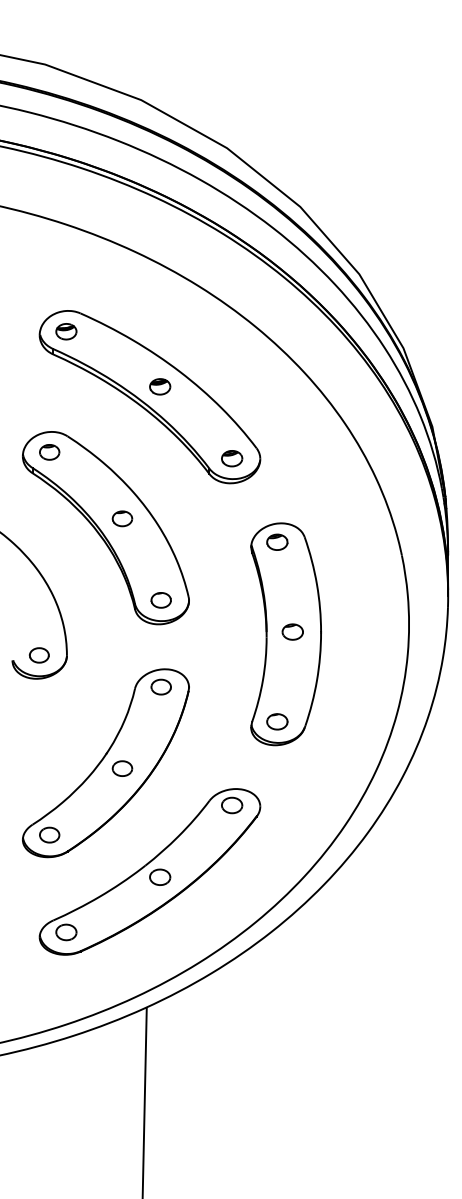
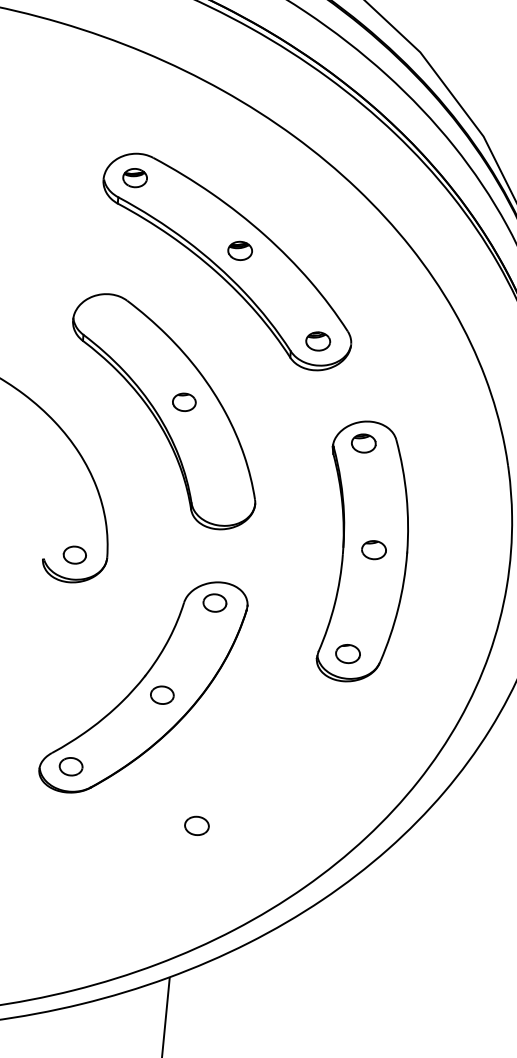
part: (49, 452) -> (104, 318), removed
part: (160, 600) -> (221, 501), removed
part: (149, 871) -> (184, 818), removed

